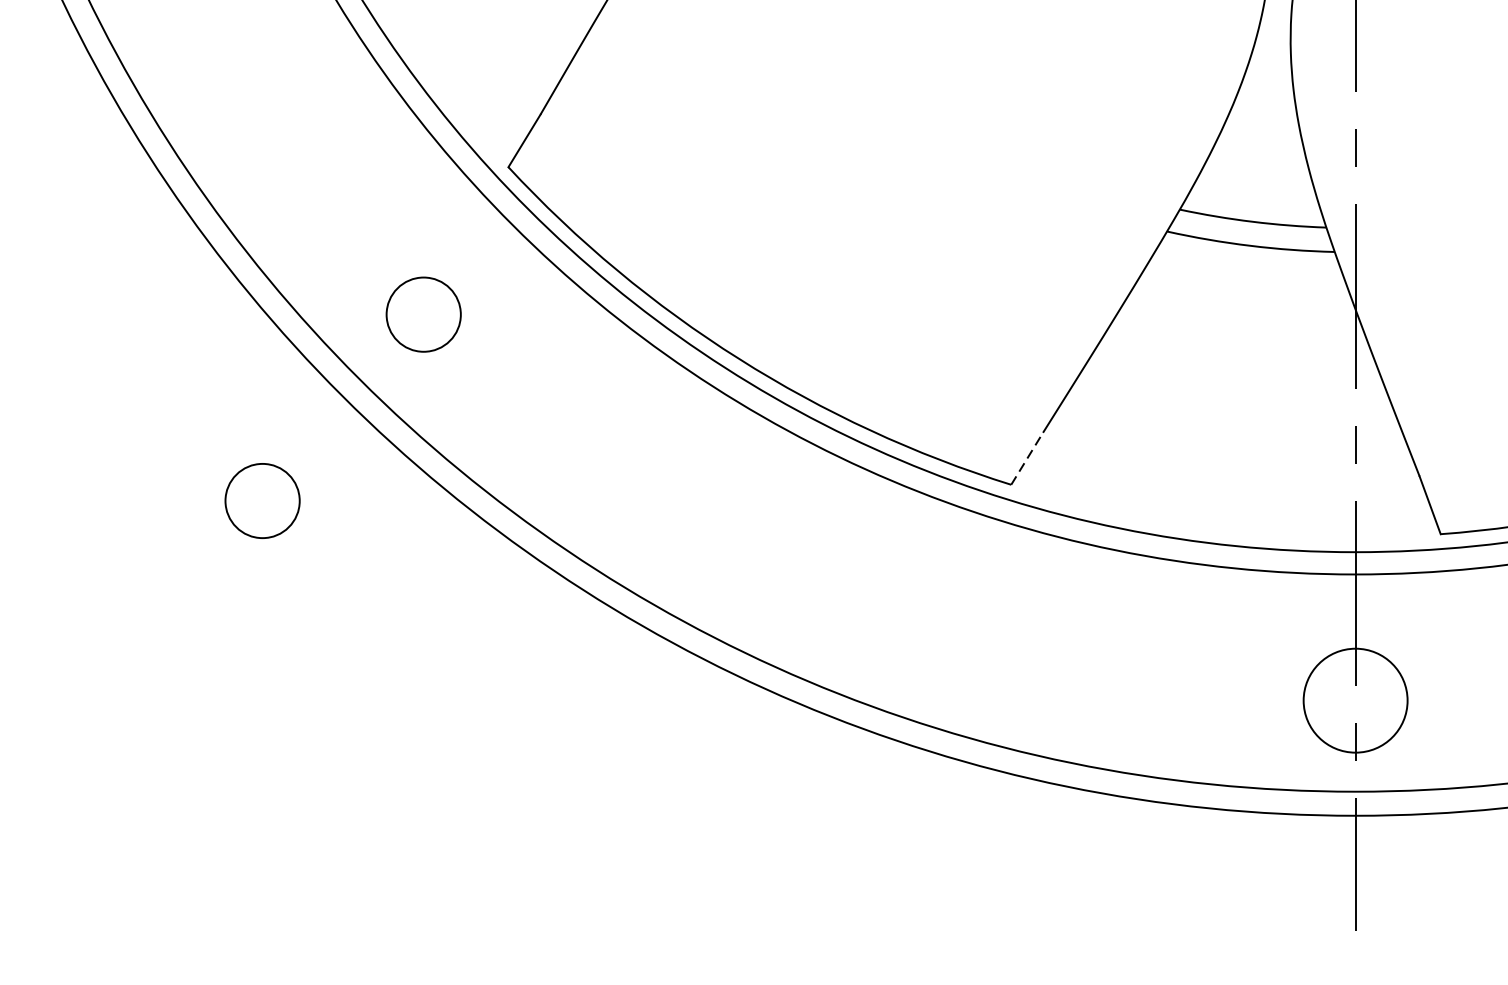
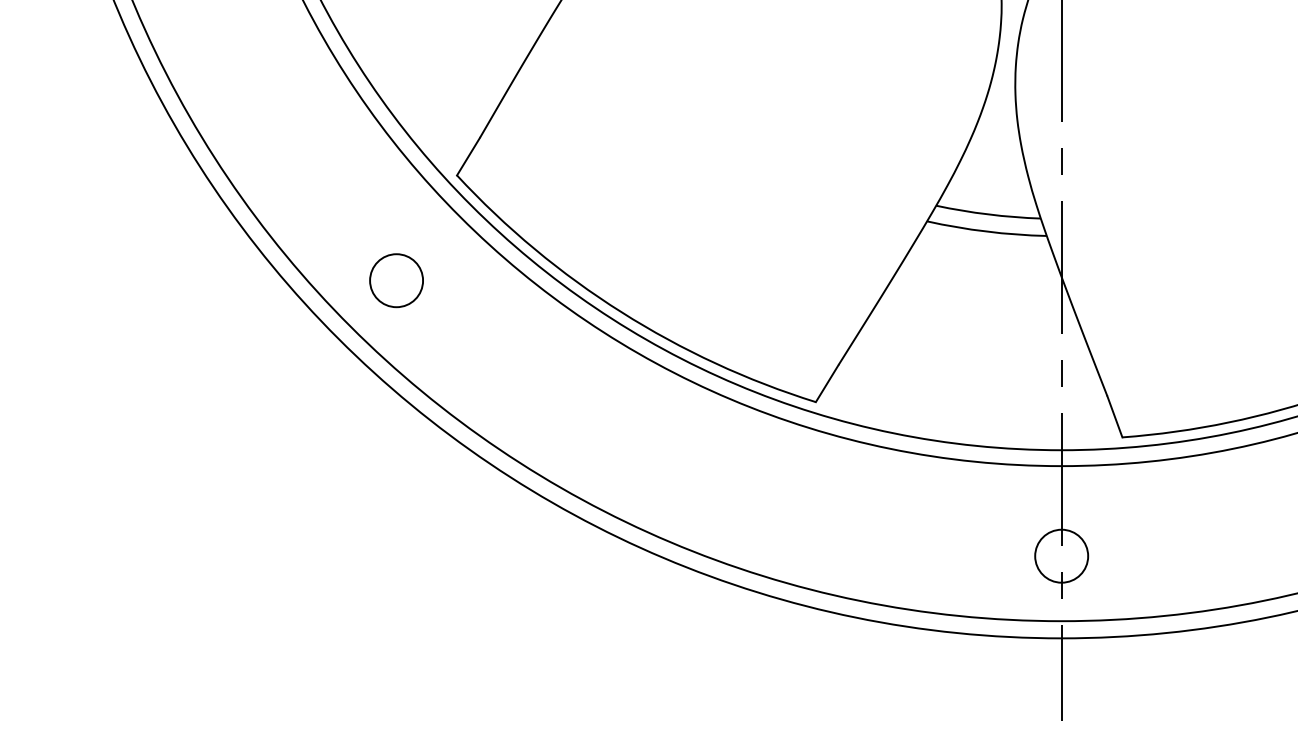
line: (1027, 458) -> (827, 383), dashed -> solid
circle: (262, 500) -> (281, 413), removed
circle: (1355, 699) -> (1061, 555), size x0.71

